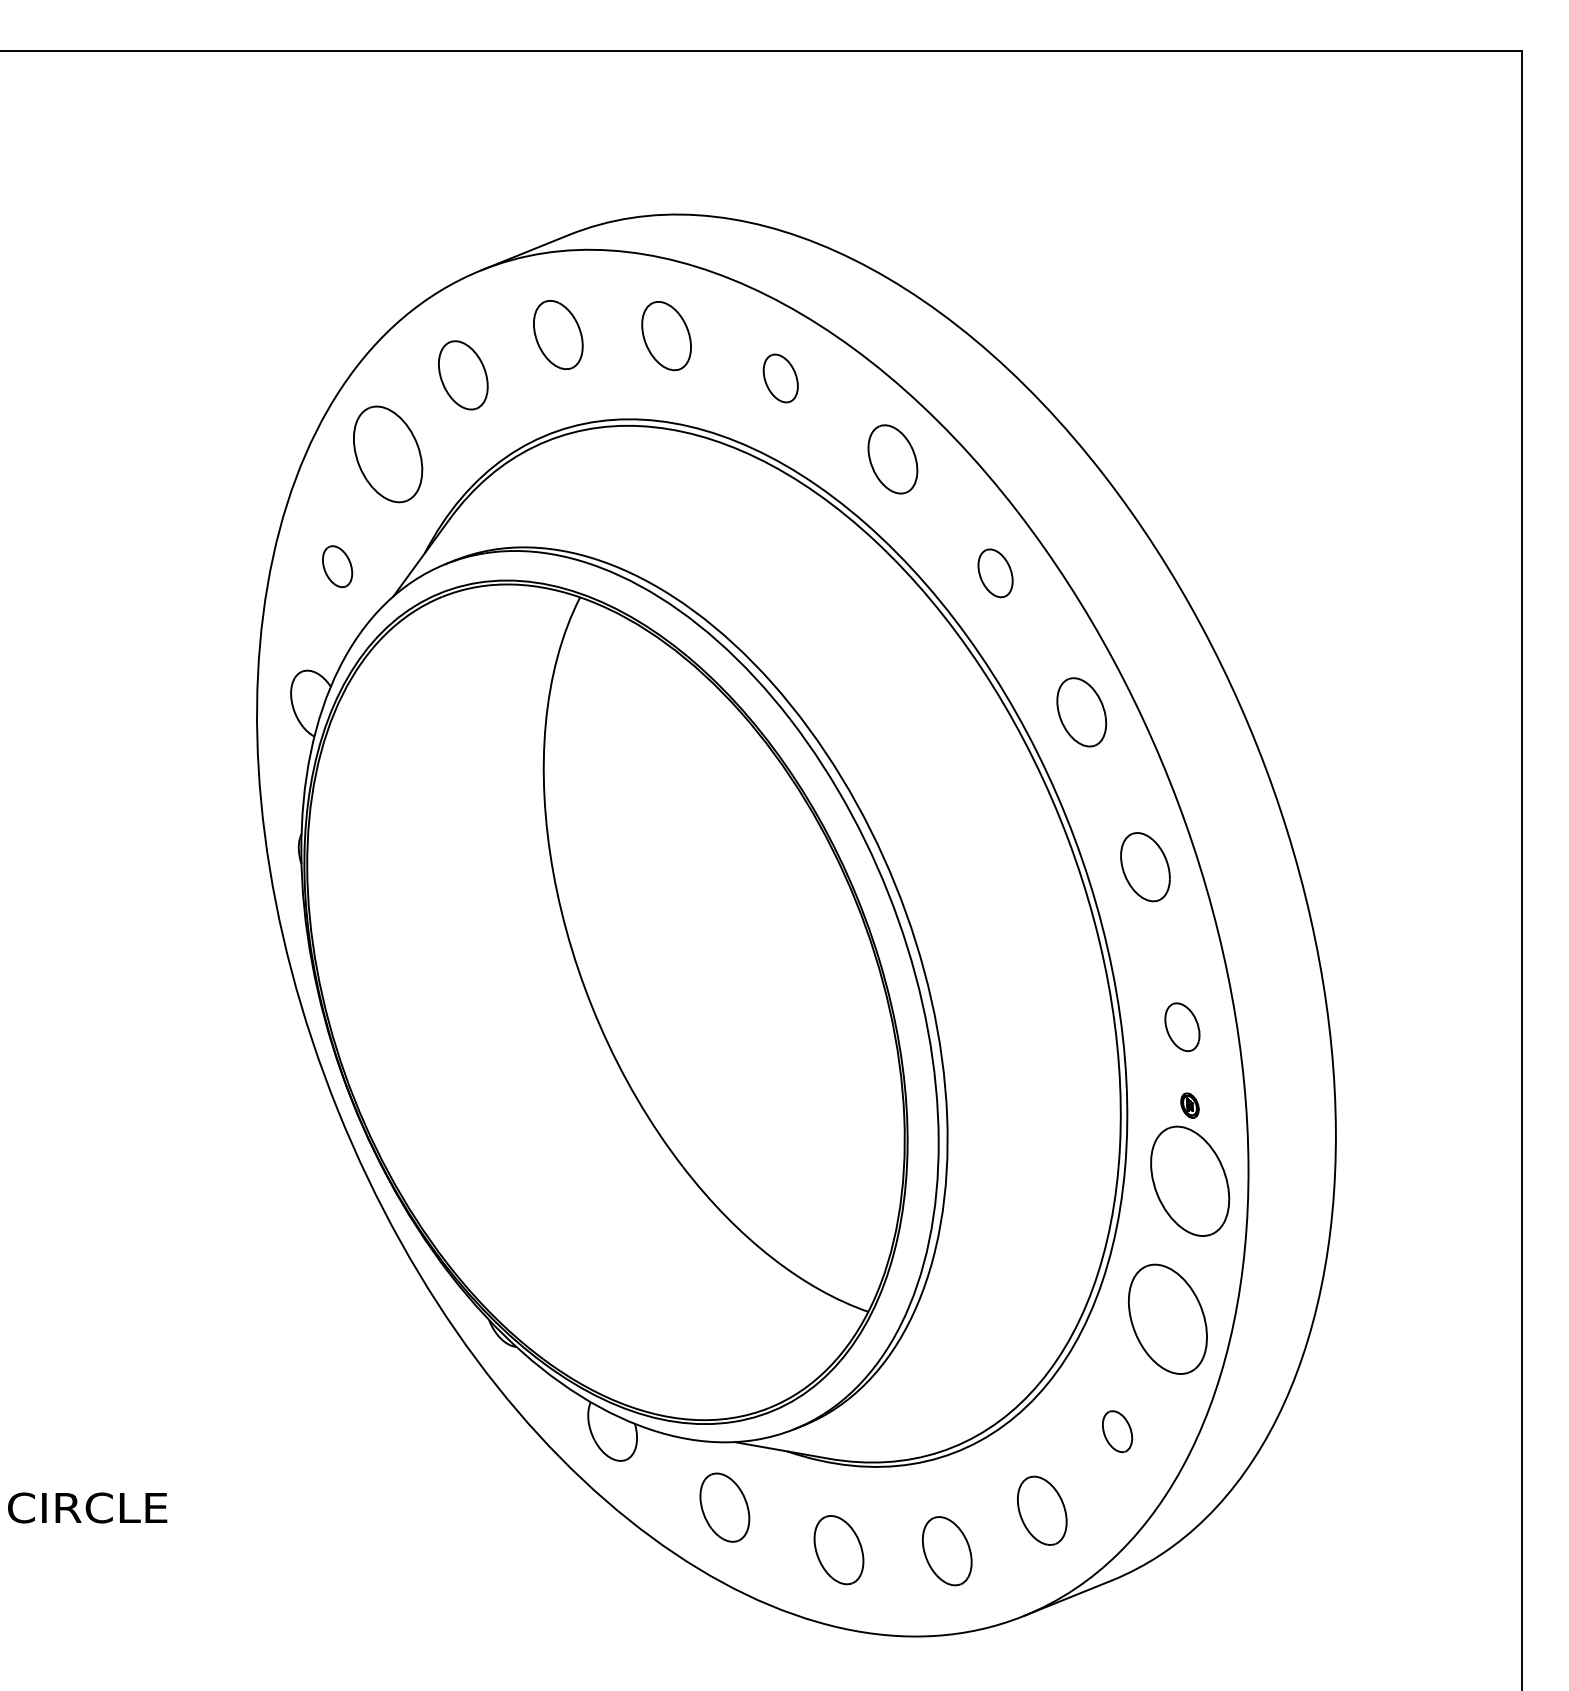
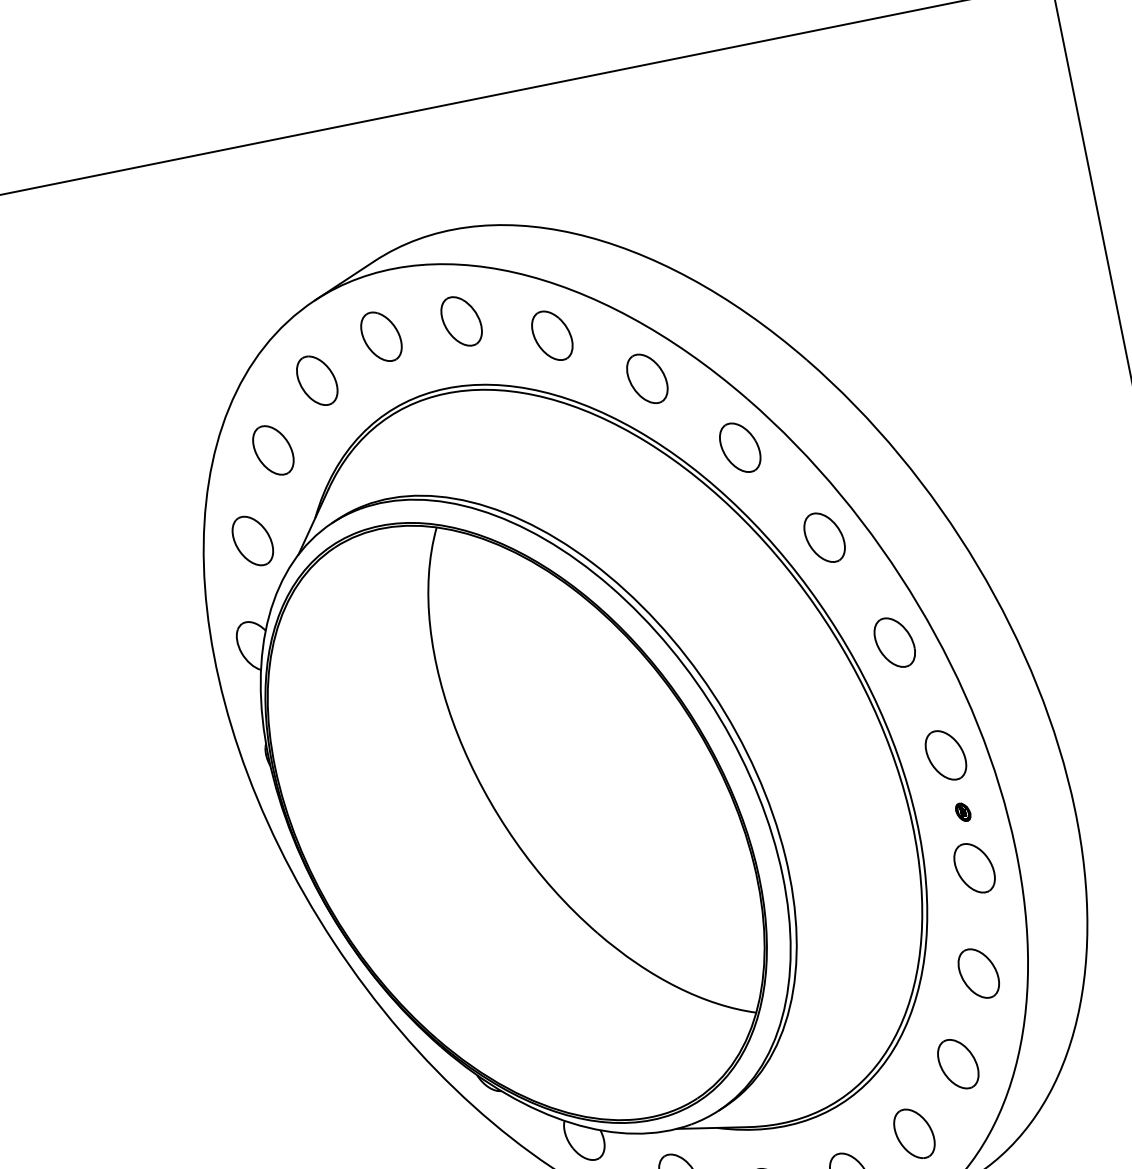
part: (780, 378) -> (552, 335), size x1.43
part: (387, 454) -> (273, 450), size x0.71
part: (337, 566) -> (252, 540), size x1.67
part: (995, 573) -> (740, 447), size x1.43
part: (1182, 1027) -> (946, 755), size x1.43
part: (1189, 1181) -> (974, 868), size x0.62
part: (1167, 1319) -> (978, 973), size x0.62
part: (1117, 1431) -> (958, 1063), size x1.67

